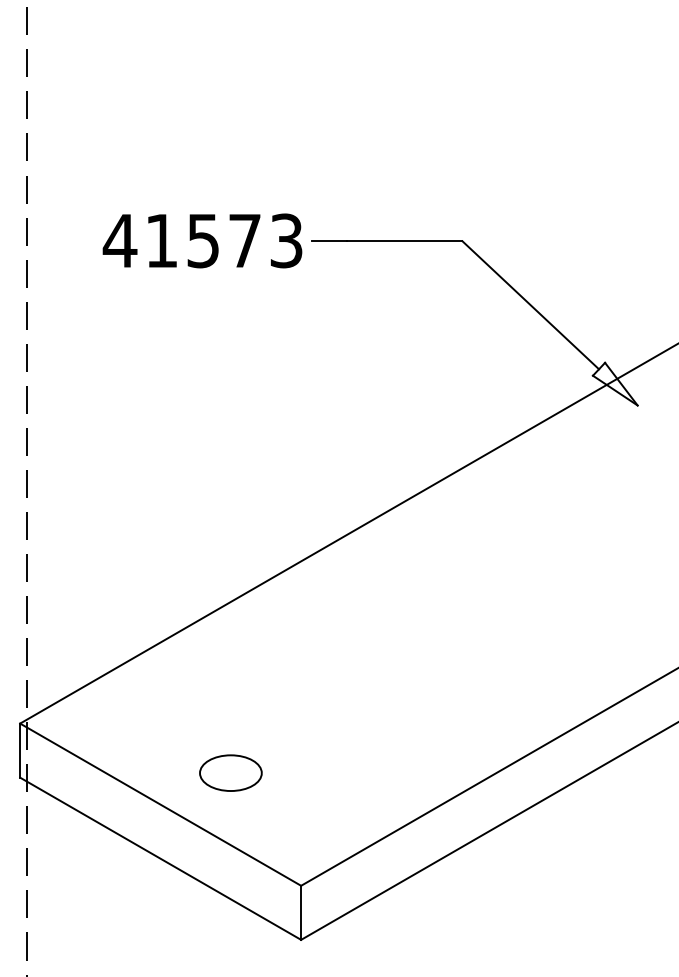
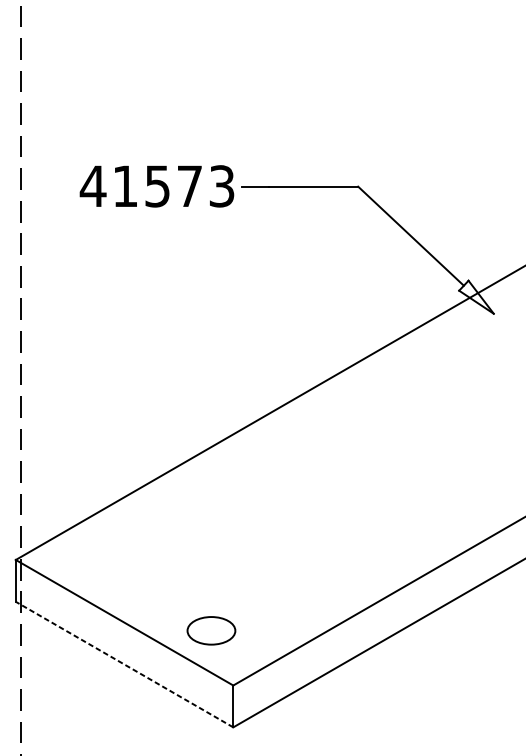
part: (230, 772) -> (211, 630), moved
line: (160, 858) -> (124, 664), solid -> dashed

